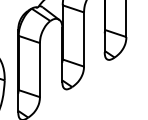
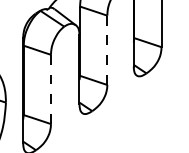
line: (84, 40) -> (107, 51), solid -> dashed
line: (40, 70) -> (51, 89), solid -> dashed

